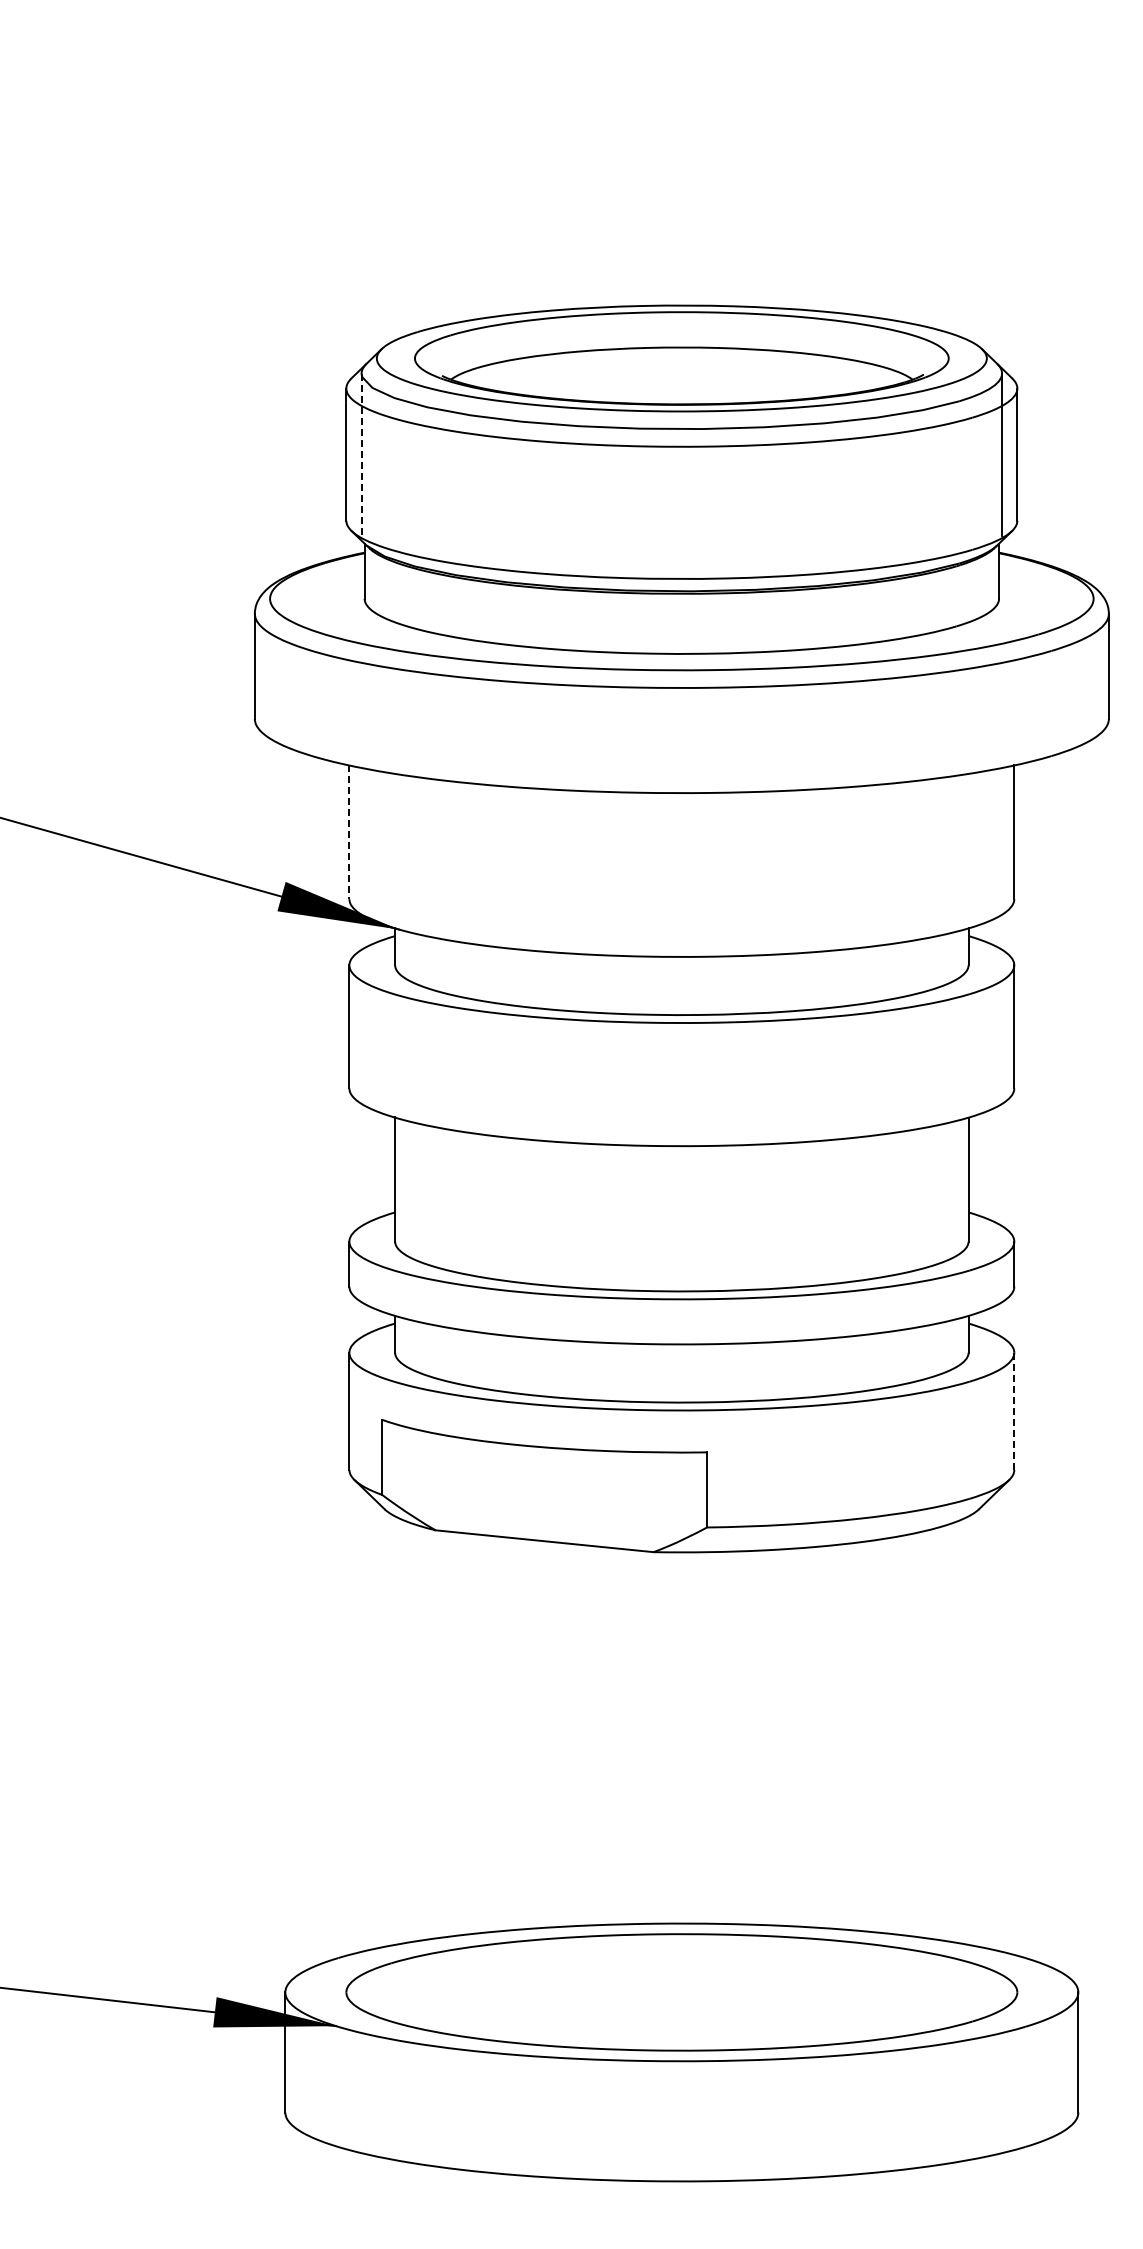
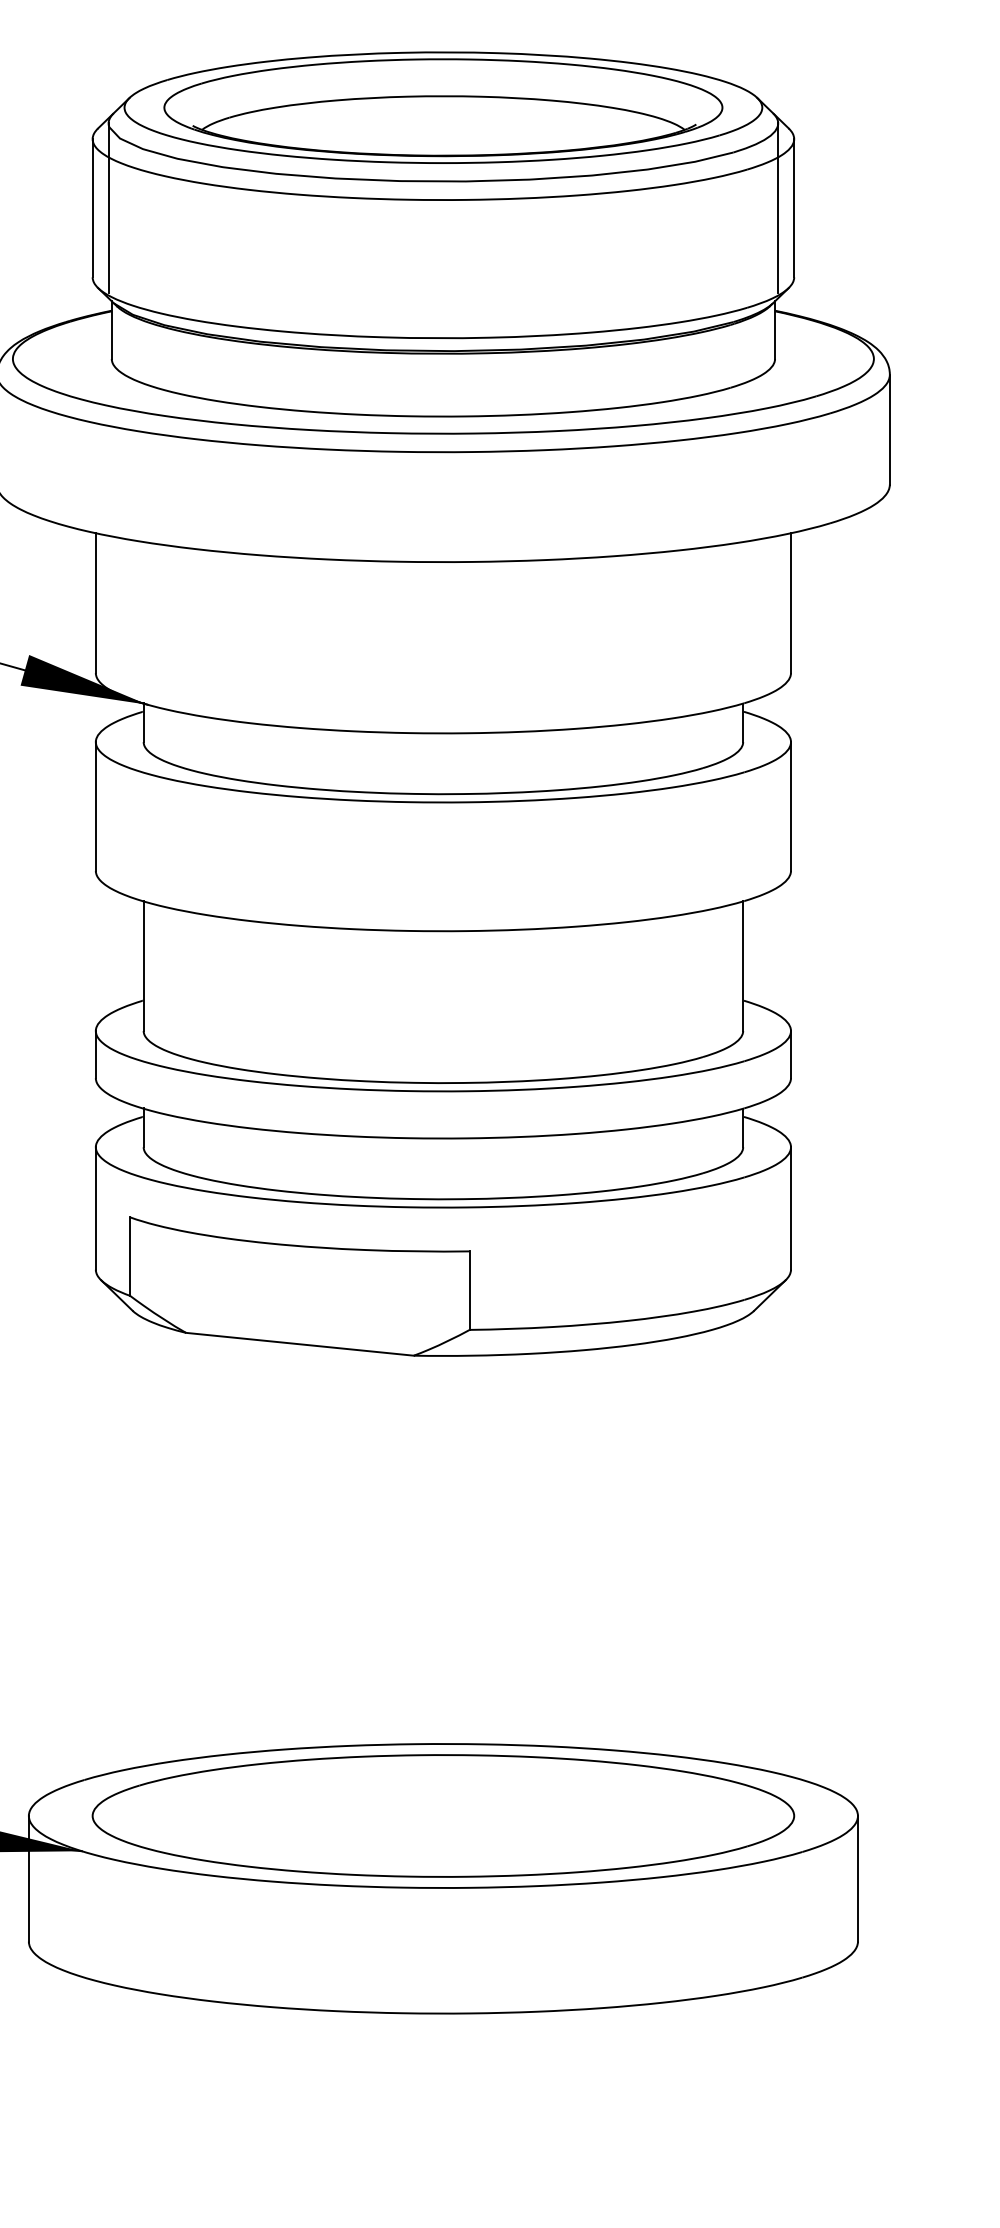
line: (361, 455) -> (108, 209), dashed -> solid
line: (349, 832) -> (95, 603), dashed -> solid
line: (1014, 1411) -> (791, 1208), dashed -> solid

